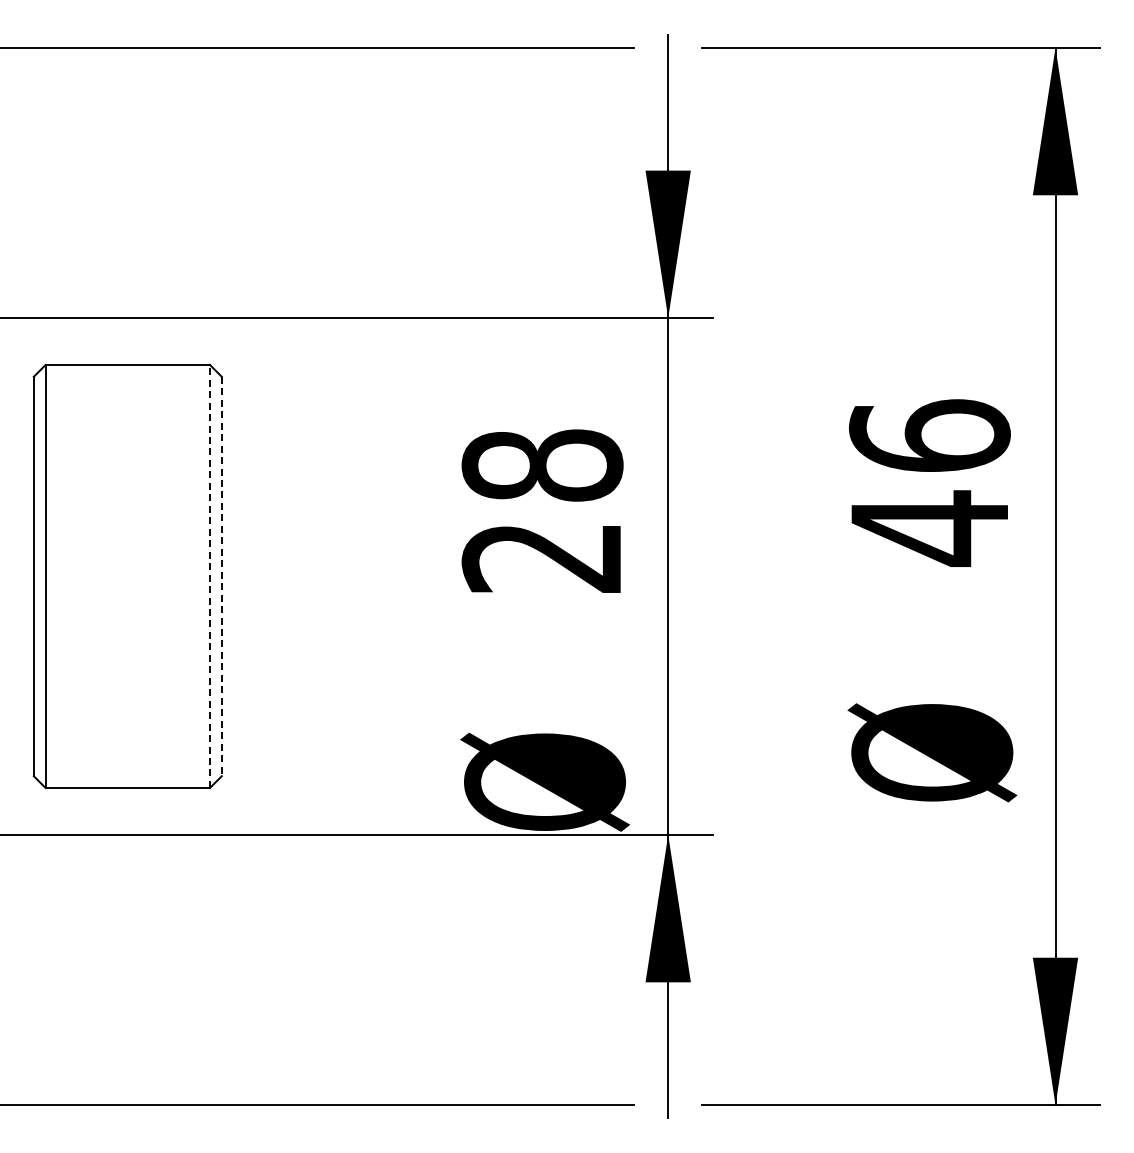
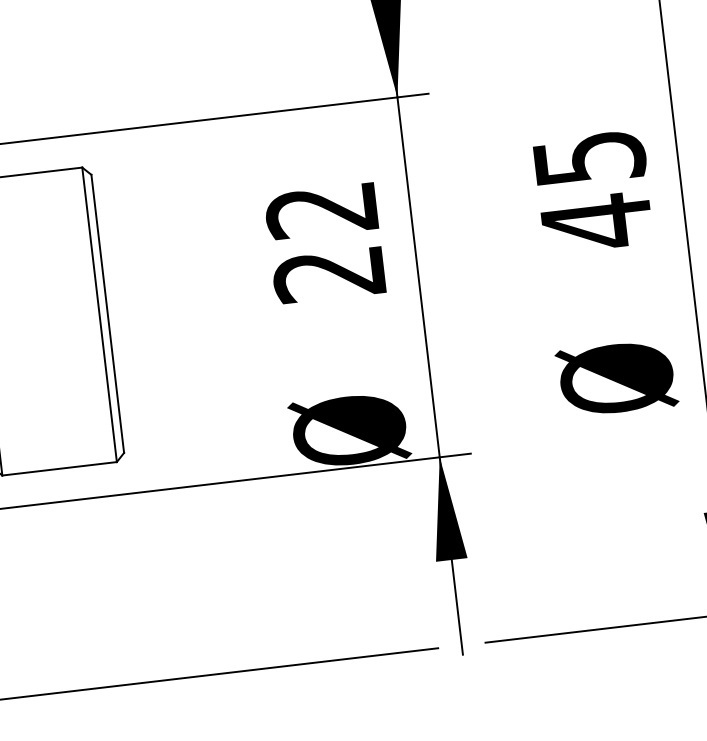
text: (929, 435) -> (589, 157), 46 -> 45
text: (542, 465) -> (321, 210), 28 -> 22
line: (210, 576) -> (99, 314), dashed -> solid
line: (221, 576) -> (107, 313), dashed -> solid

